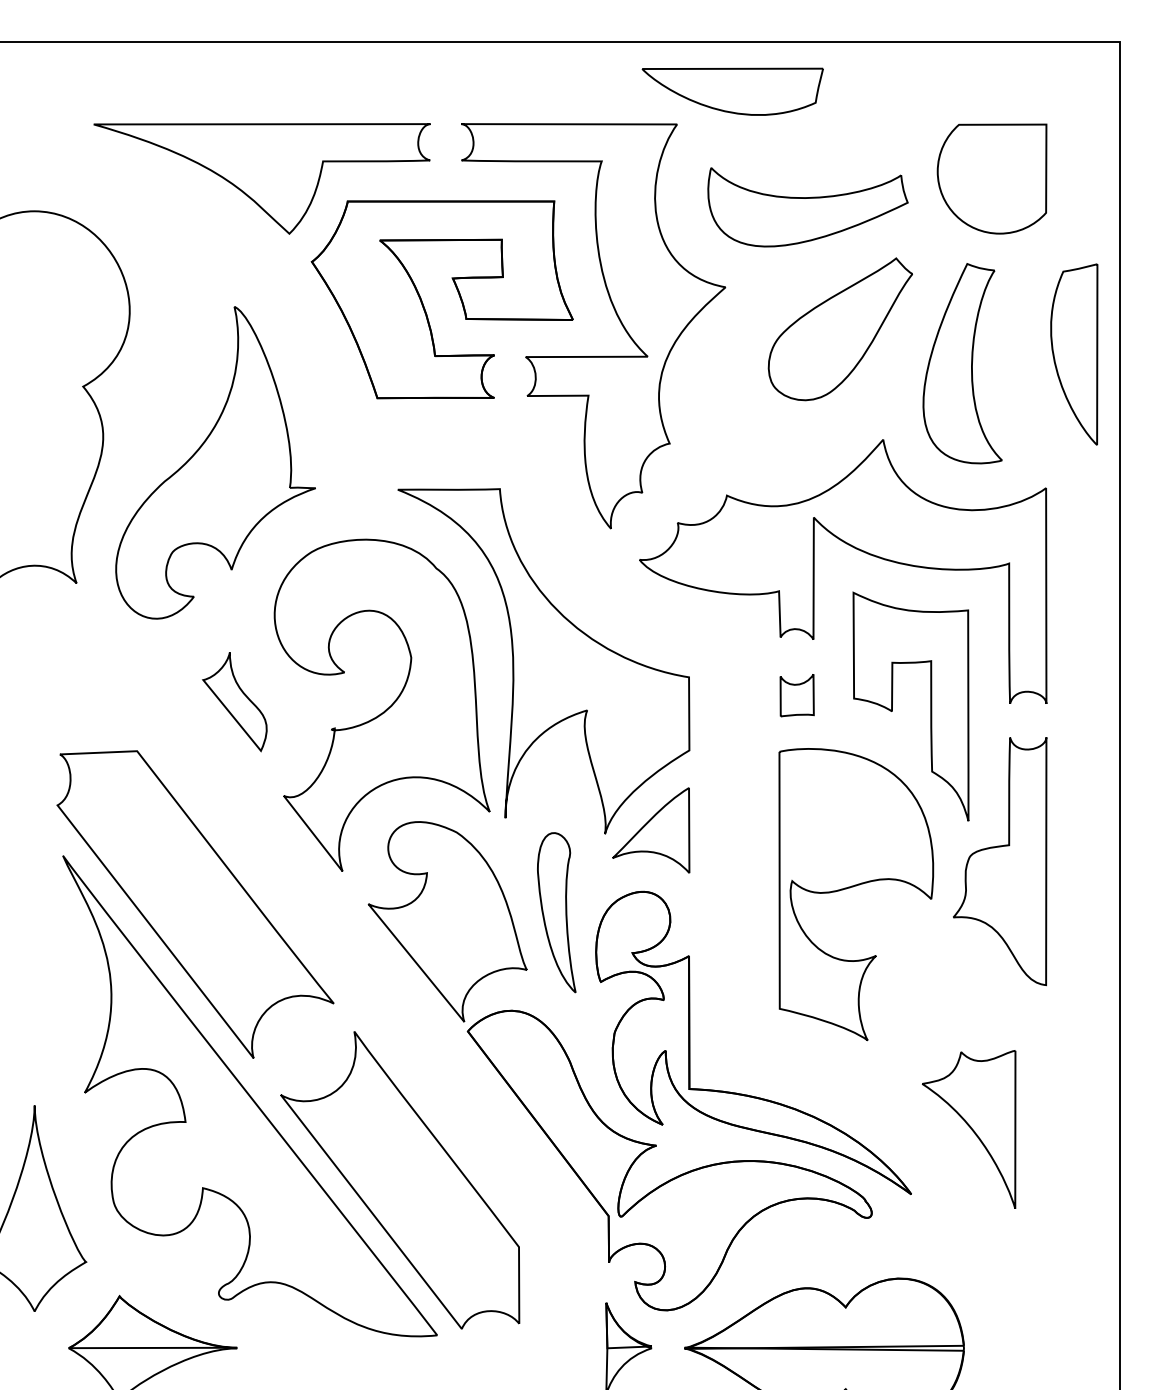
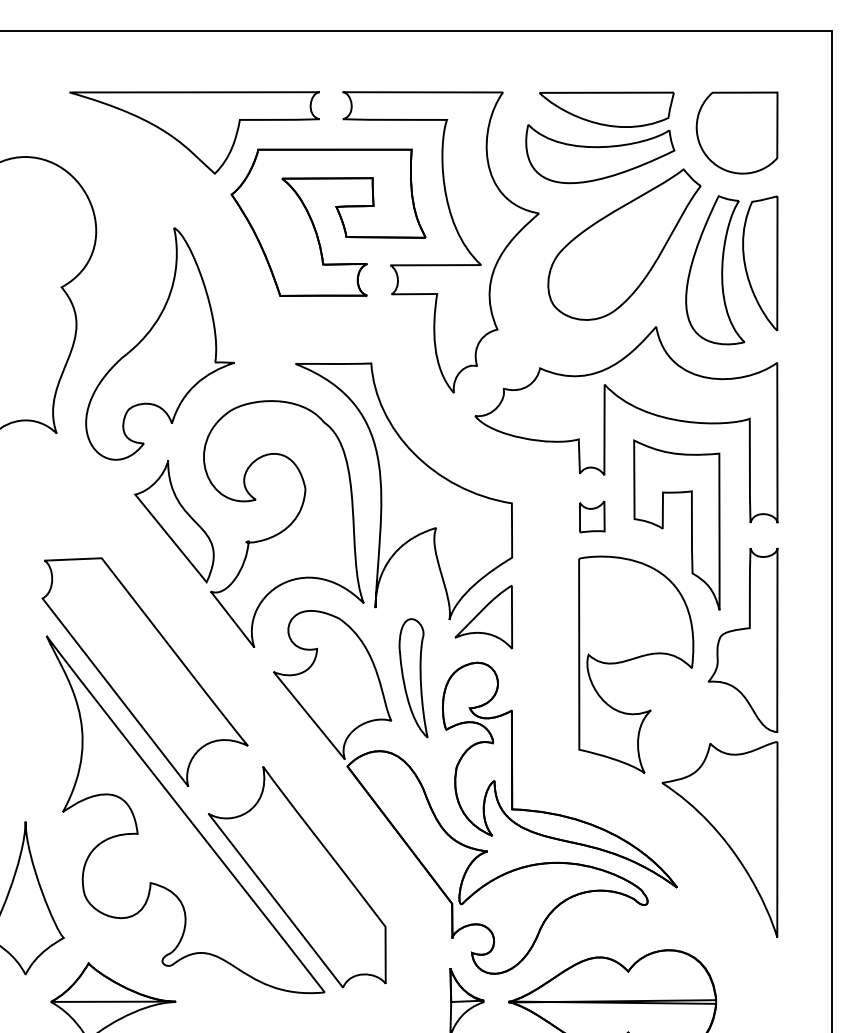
part: (732, 91) -> (606, 109), moved
part: (840, 329) -> (624, 244), size x1.43
part: (1074, 354) -> (760, 263), moved
part: (234, 701) -> (174, 521), size x1.67
part: (968, 1129) -> (719, 839), size x1.67

